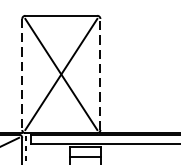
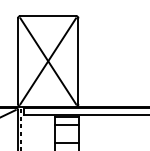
line: (22, 74) -> (18, 61), dashed -> solid
line: (100, 74) -> (78, 61), dashed -> solid

